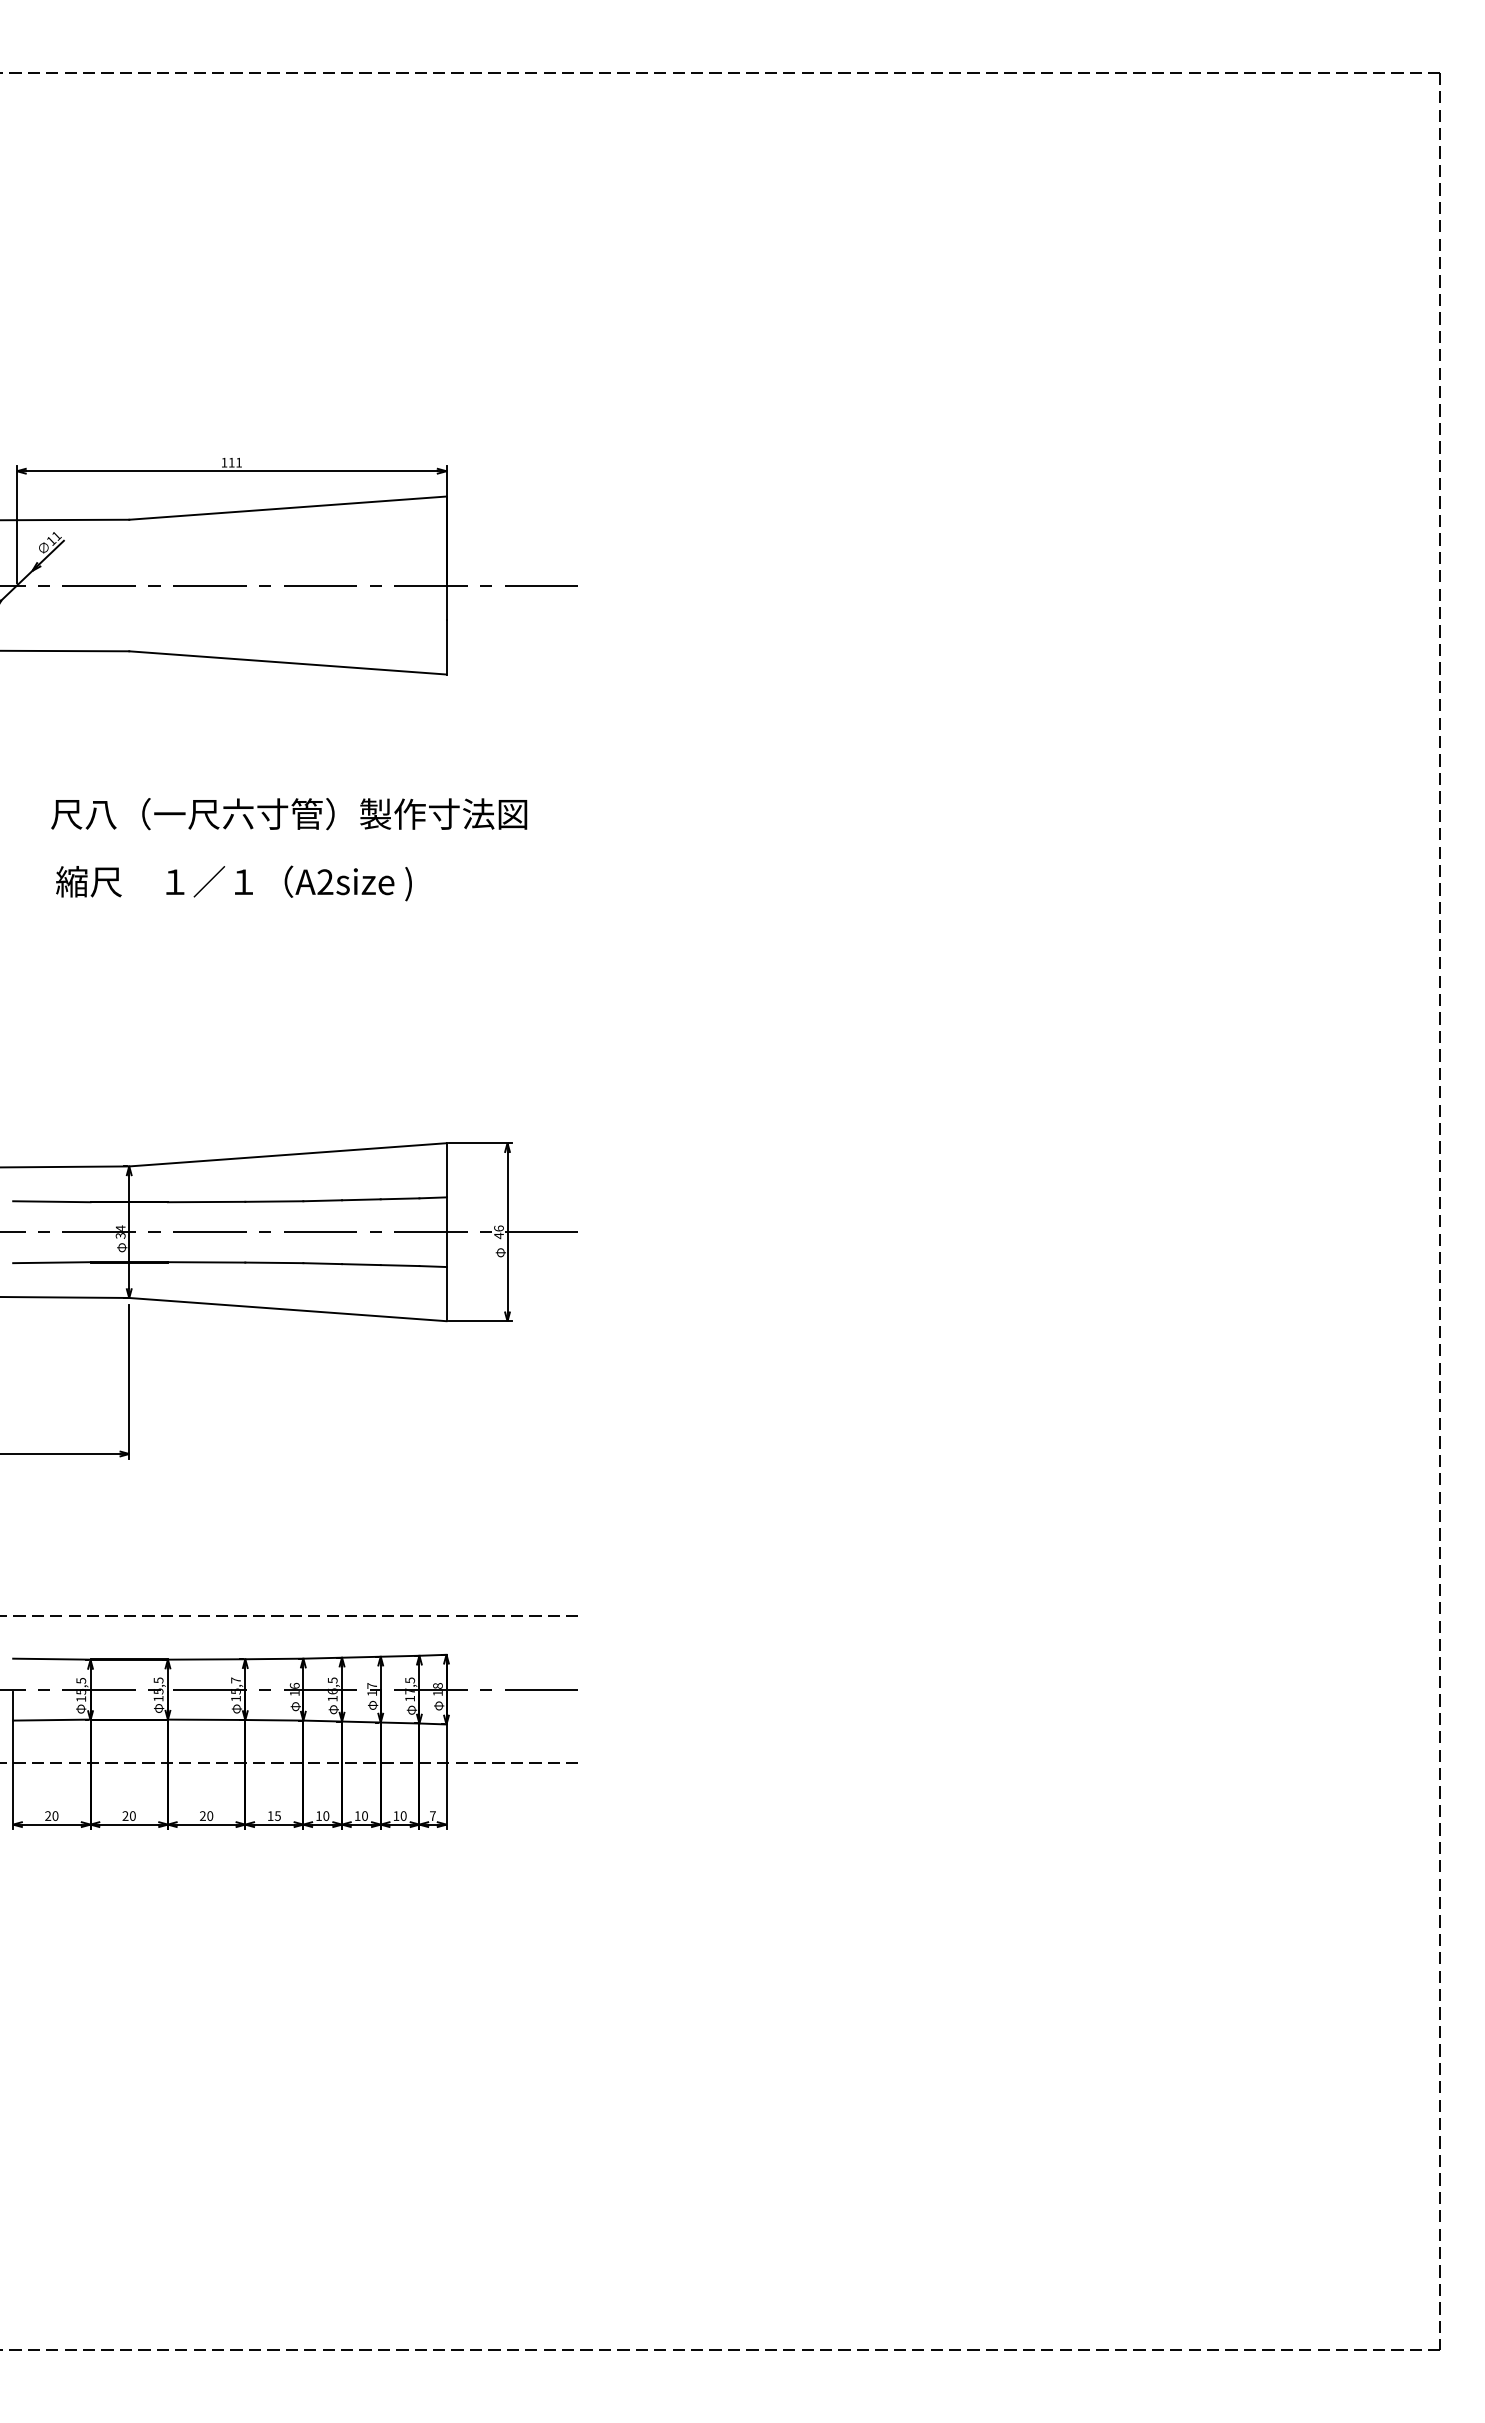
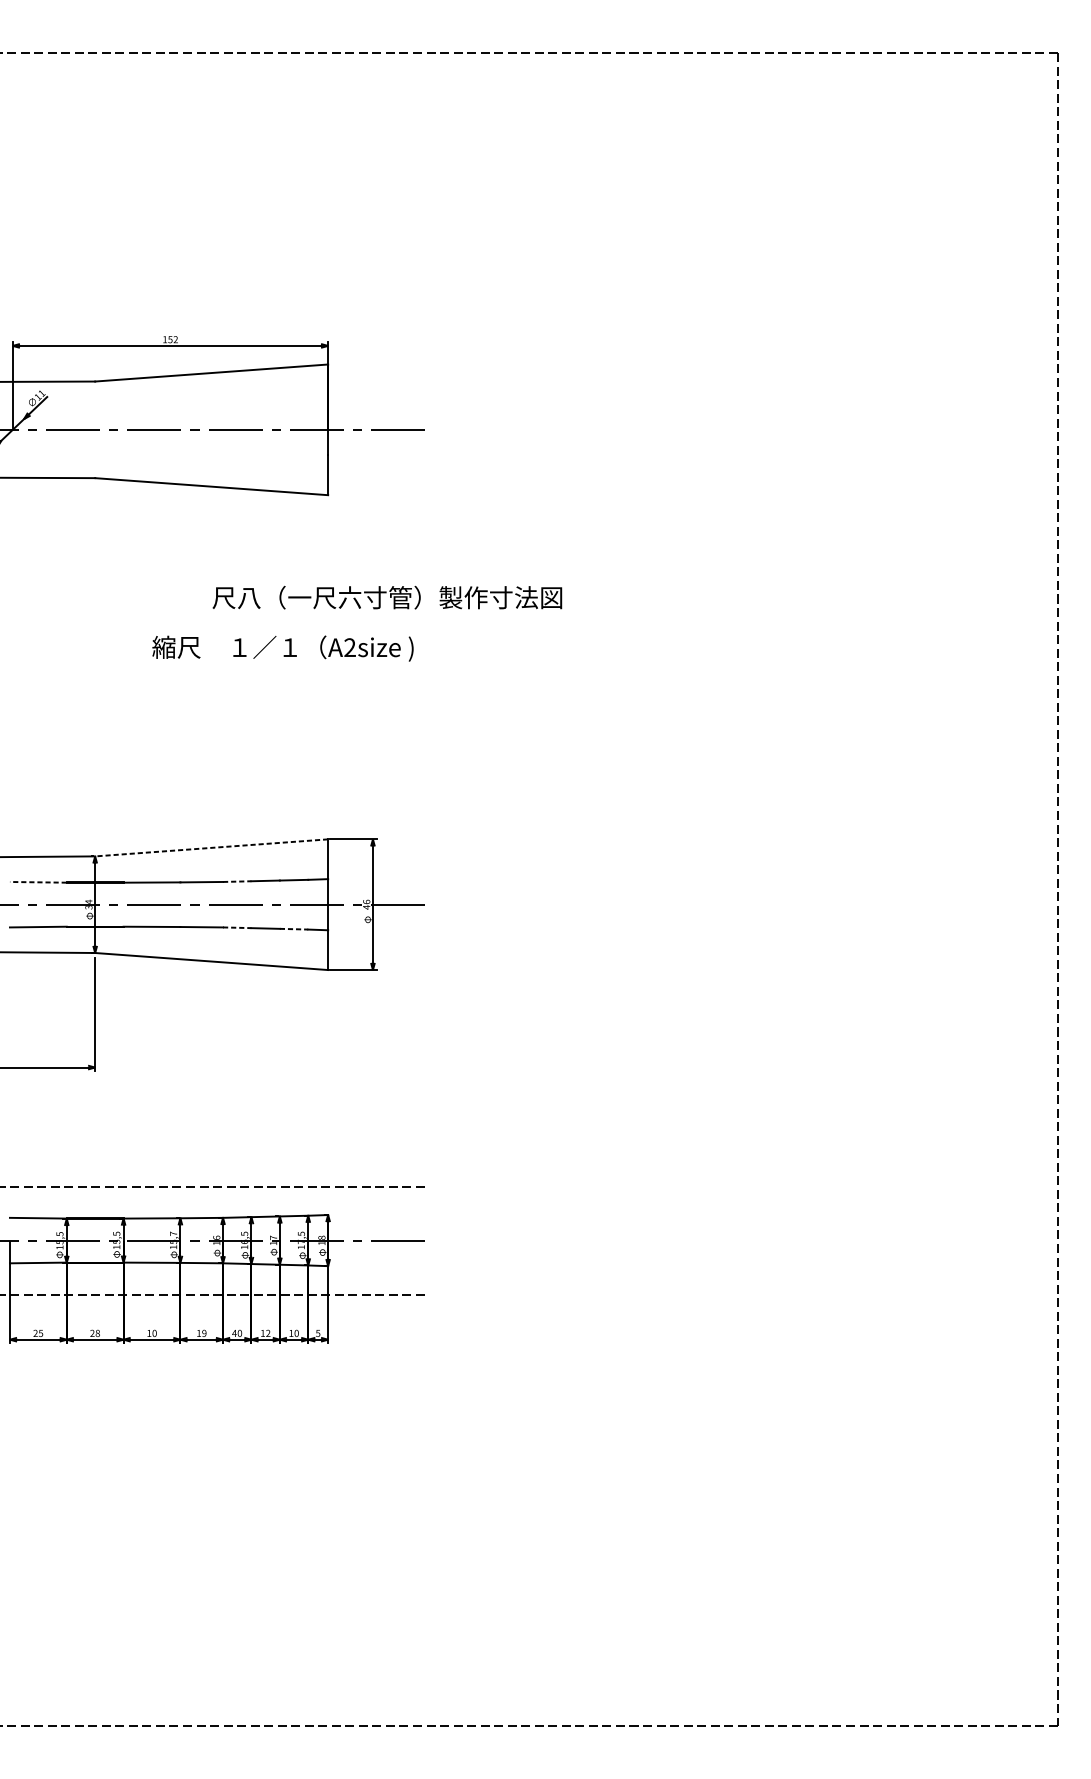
text: (234, 462) -> (172, 339), 111 -> 152
text: (289, 814) -> (387, 597), moved
text: (233, 883) -> (282, 648), moved
line: (287, 1154) -> (211, 847), solid -> dashed
line: (323, 1200) -> (237, 881), solid -> dashed
line: (51, 1201) -> (38, 882), solid -> dashed
line: (323, 1263) -> (237, 927), solid -> dashed
line: (400, 1265) -> (294, 929), solid -> dashed
text: (55, 1815) -> (41, 1333), 20 -> 25
text: (132, 1815) -> (97, 1333), 20 -> 28
text: (202, 1815) -> (148, 1333), 20 -> 10
text: (277, 1815) -> (204, 1333), 15 -> 19
text: (318, 1815) -> (234, 1333), 10 -> 40
text: (364, 1815) -> (267, 1333), 10 -> 12
text: (432, 1815) -> (317, 1333), 7 -> 5

